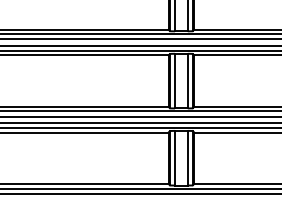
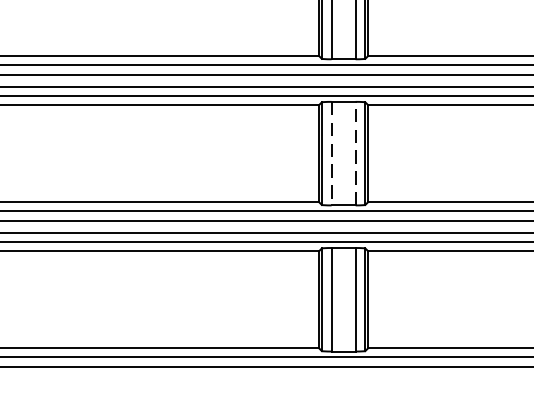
line: (187, 80) -> (355, 152), solid -> dashed
line: (175, 81) -> (332, 154), solid -> dashed

